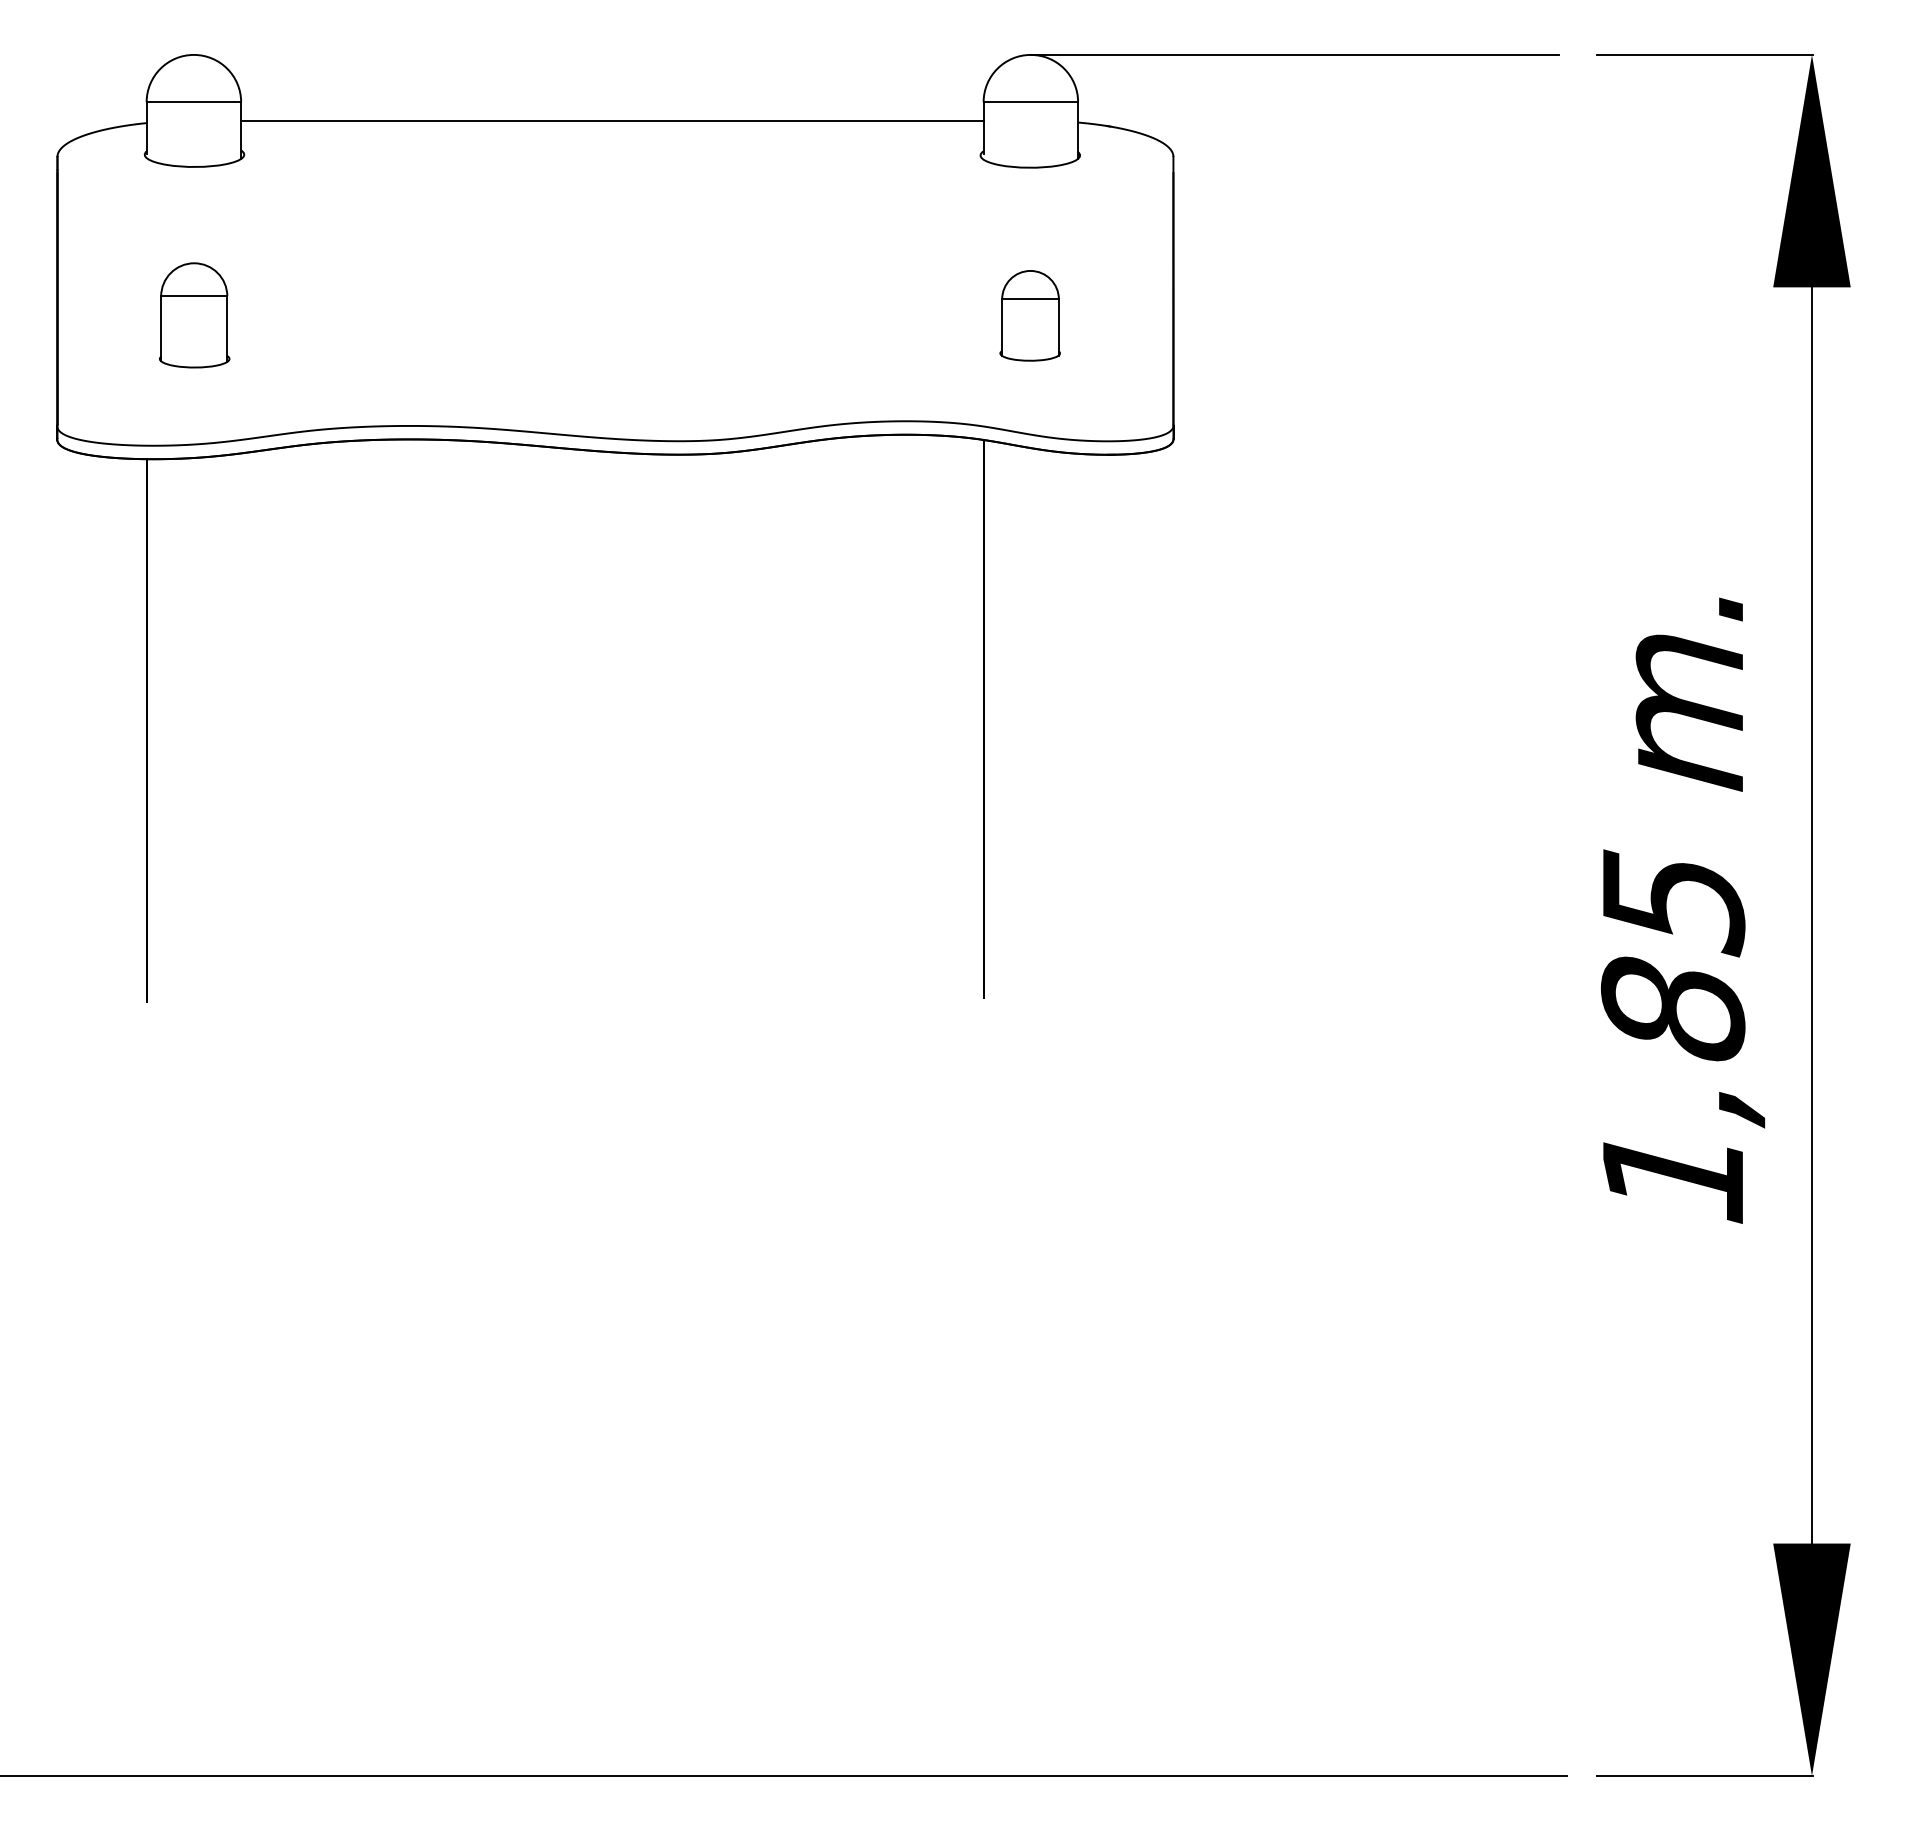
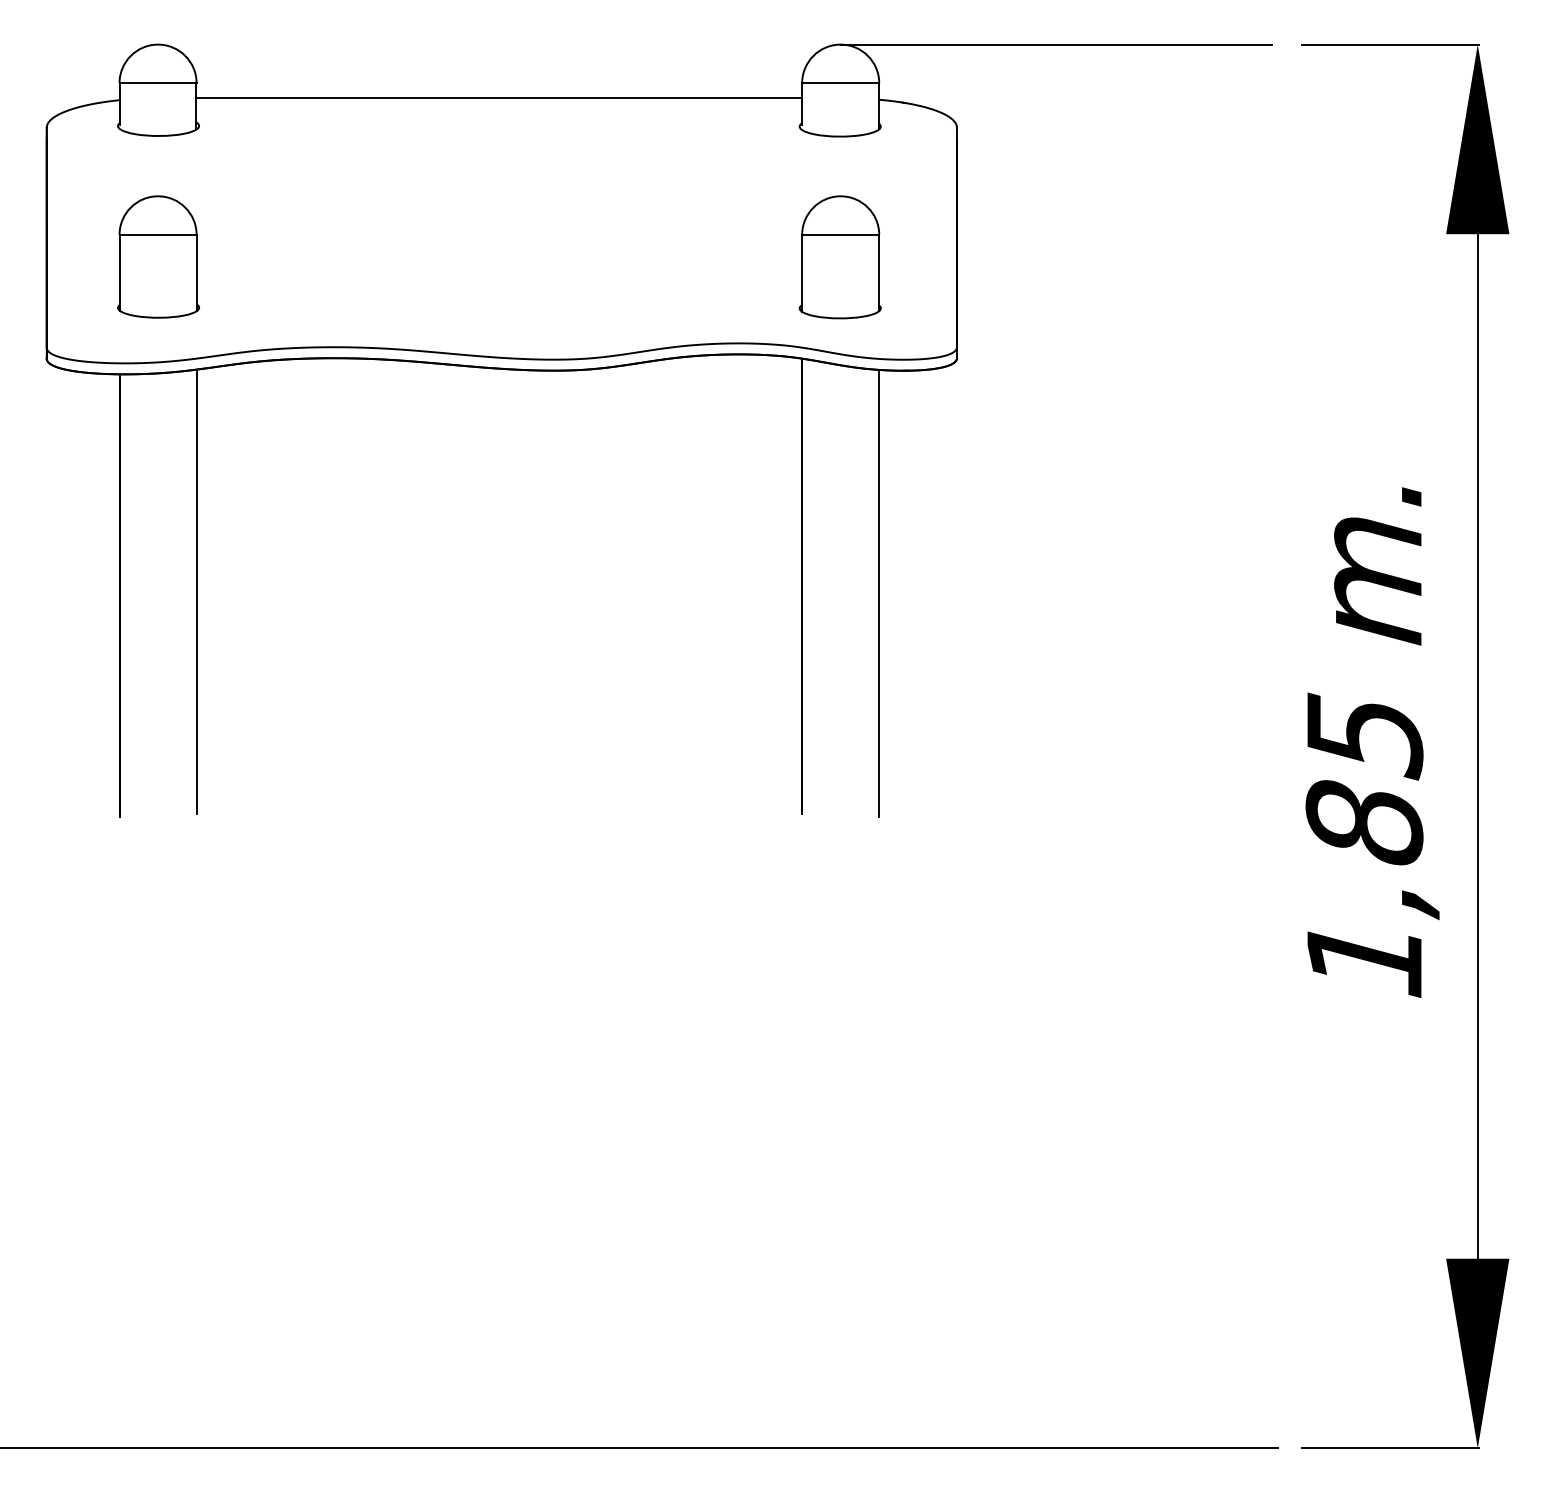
part: (194, 315) -> (158, 257), size x1.43
part: (1029, 315) -> (839, 257), size x1.67
line: (241, 725) -> (196, 591), added
line: (1077, 727) -> (878, 593), added

